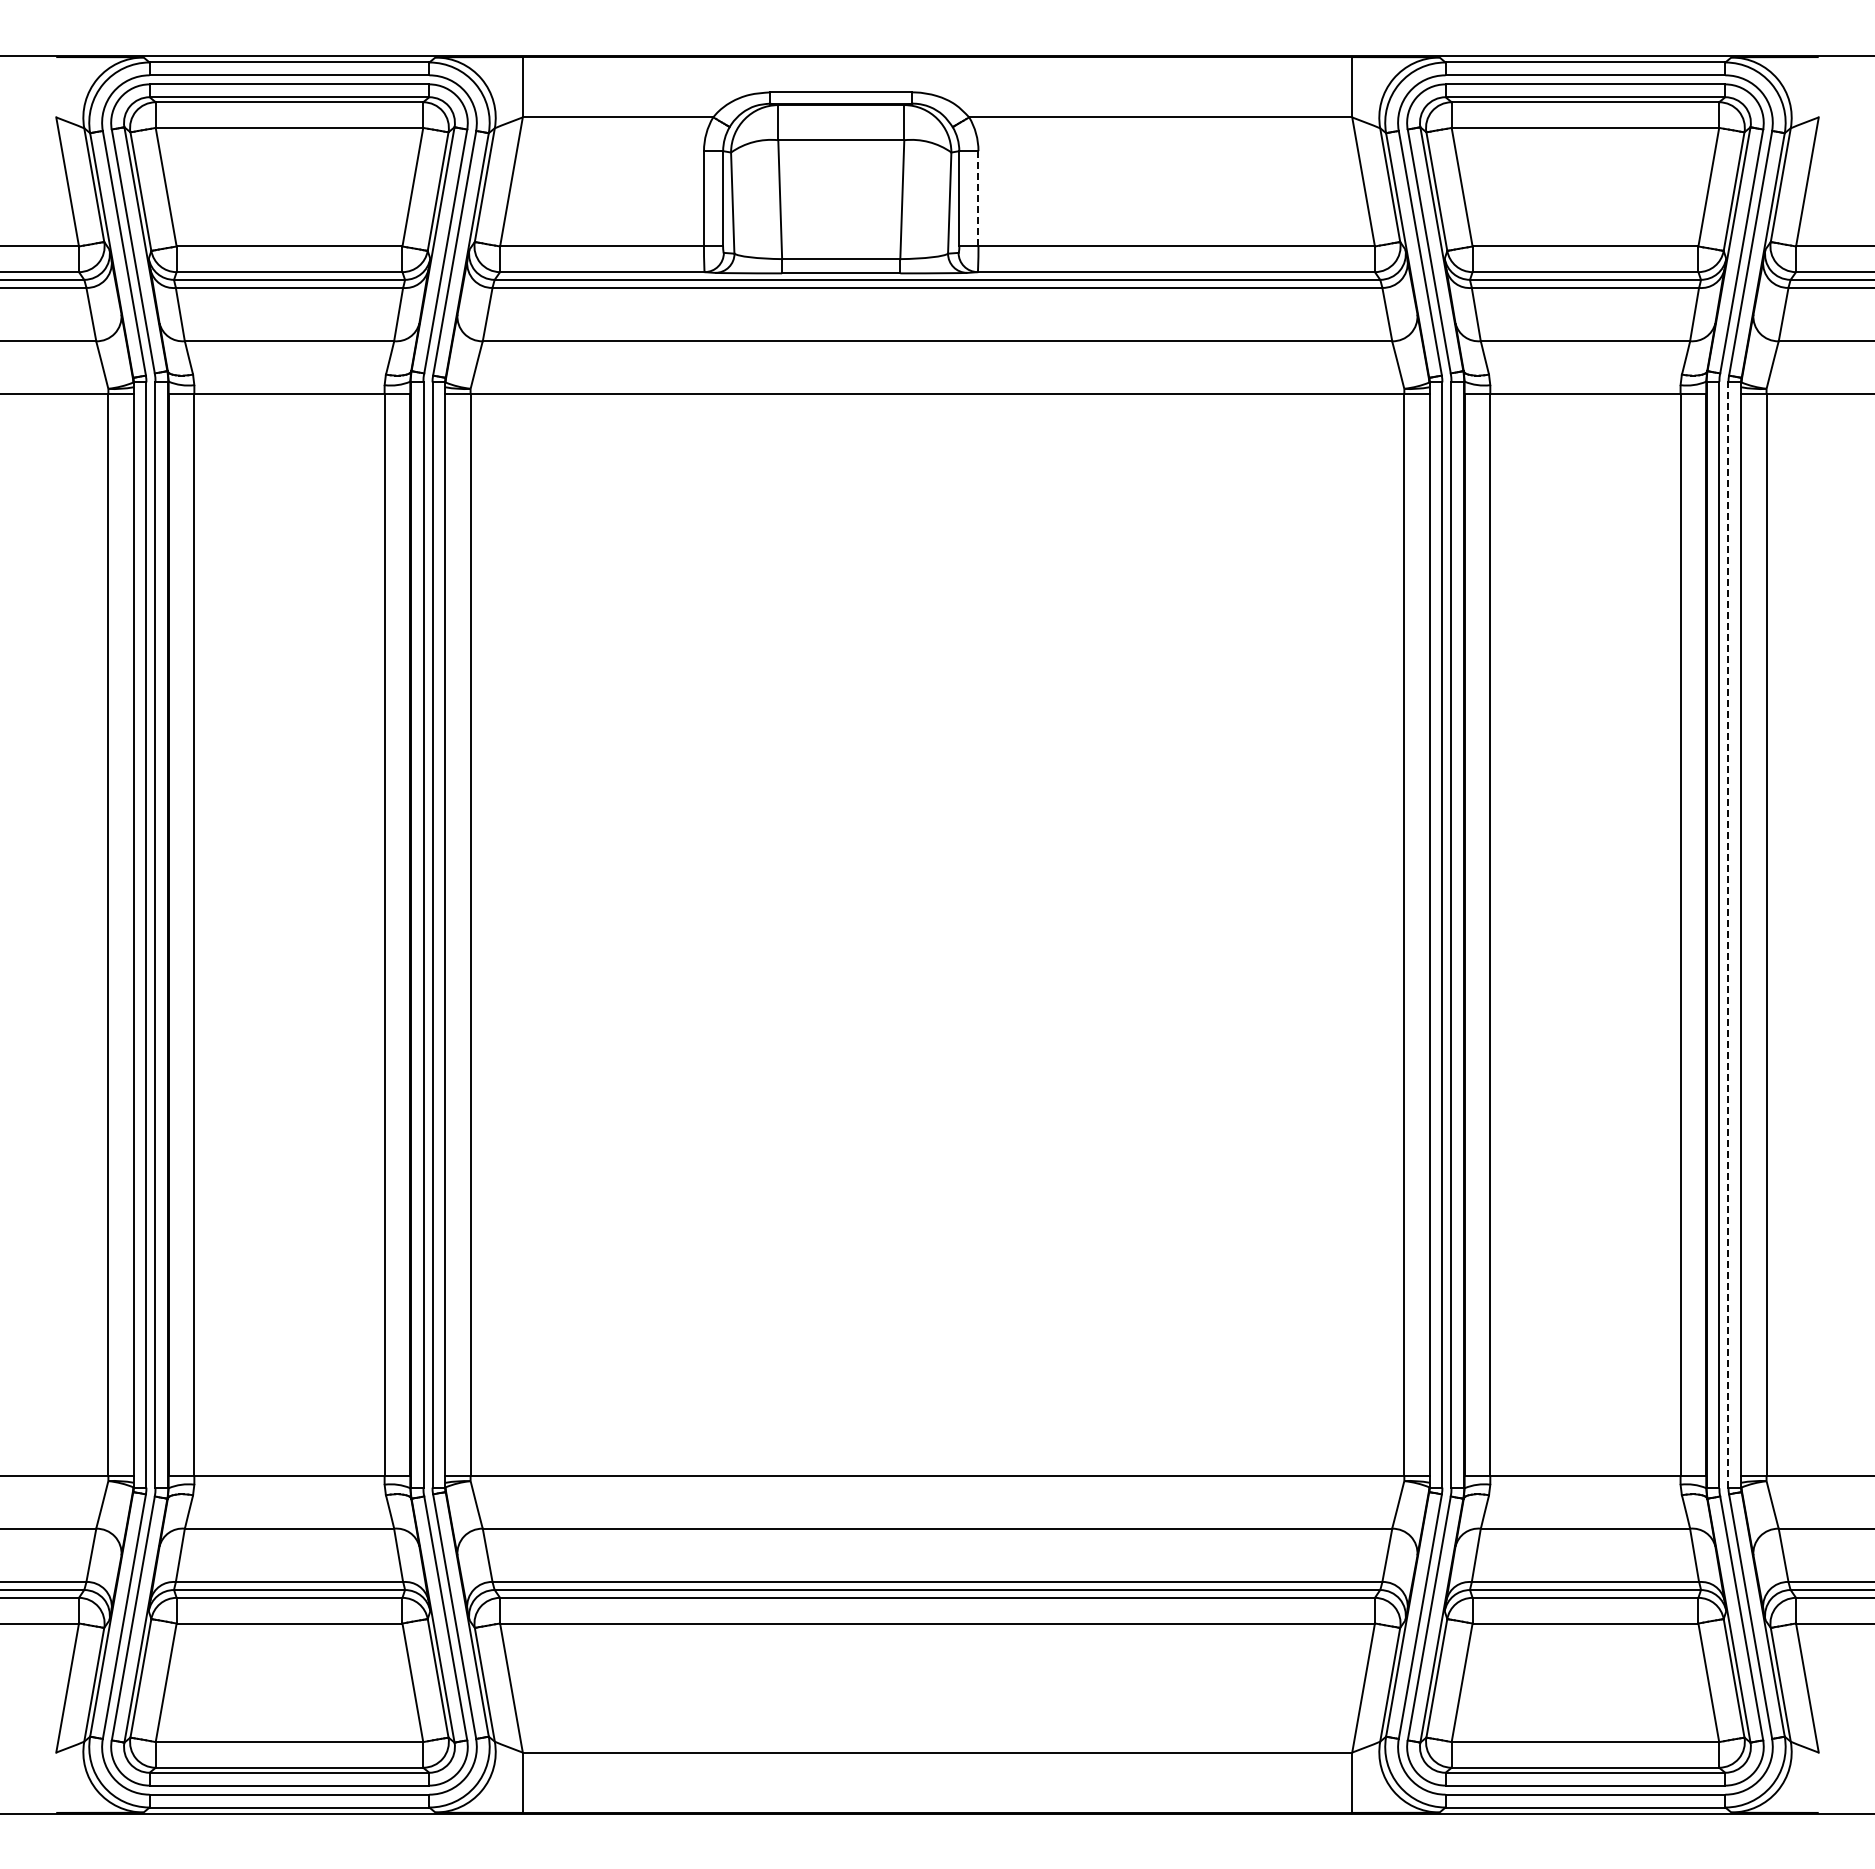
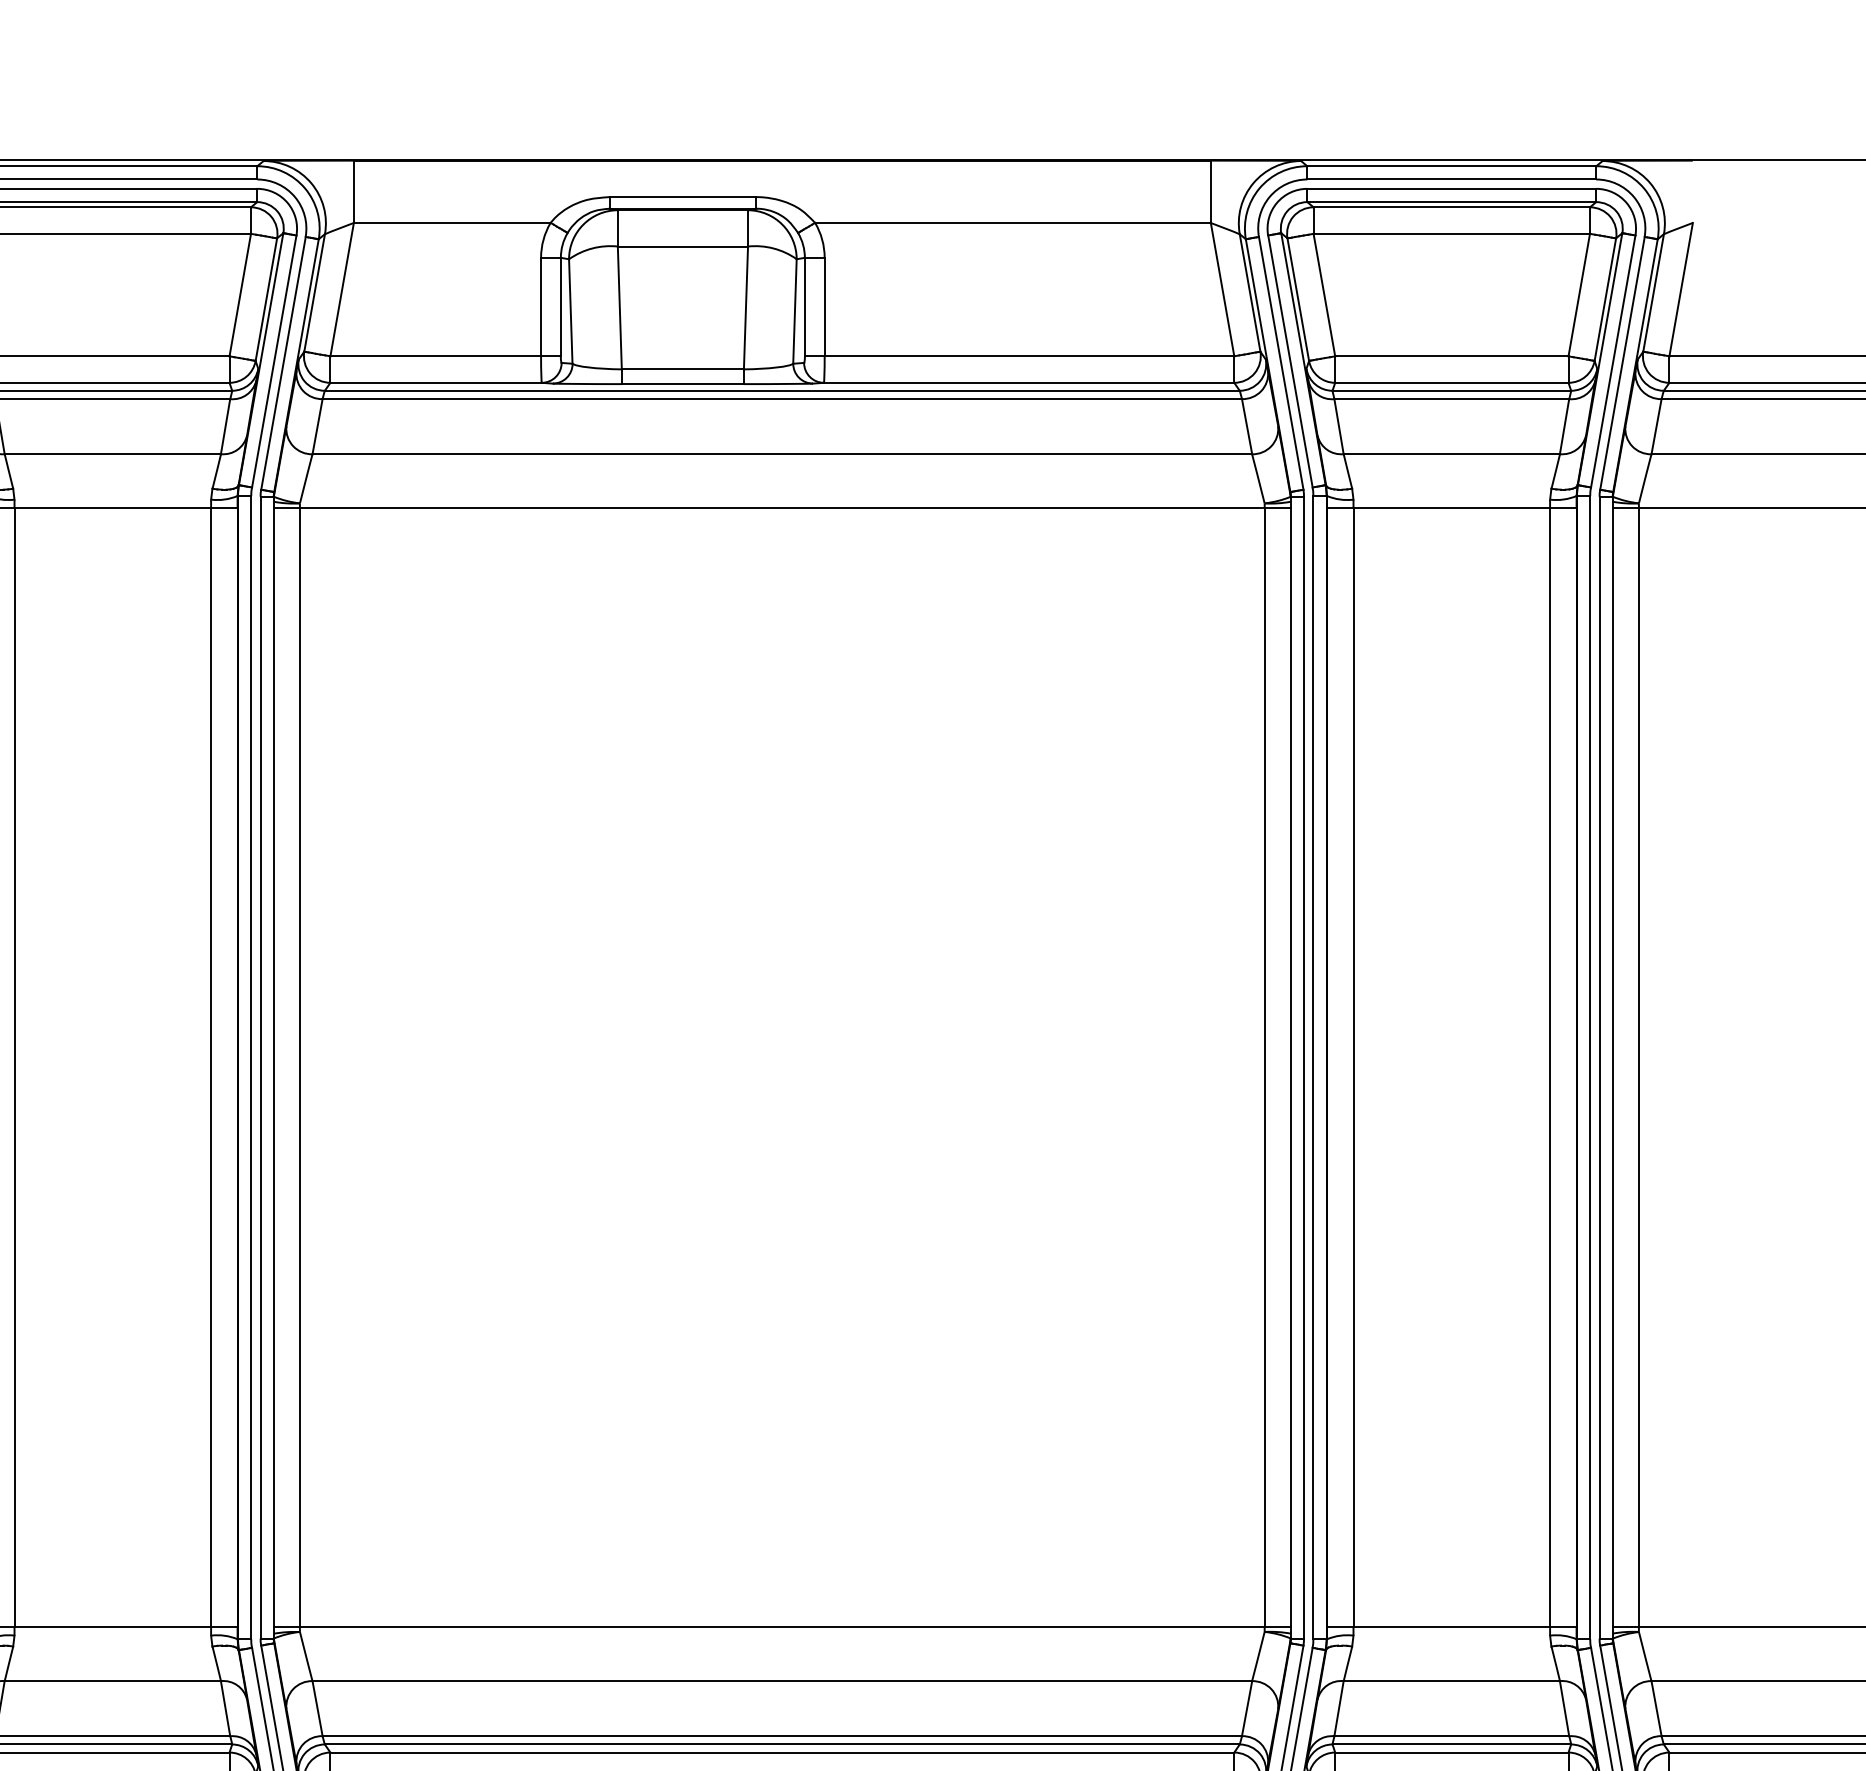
line: (978, 198) -> (824, 306), dashed -> solid
line: (1728, 935) -> (1599, 1068), dashed -> solid

